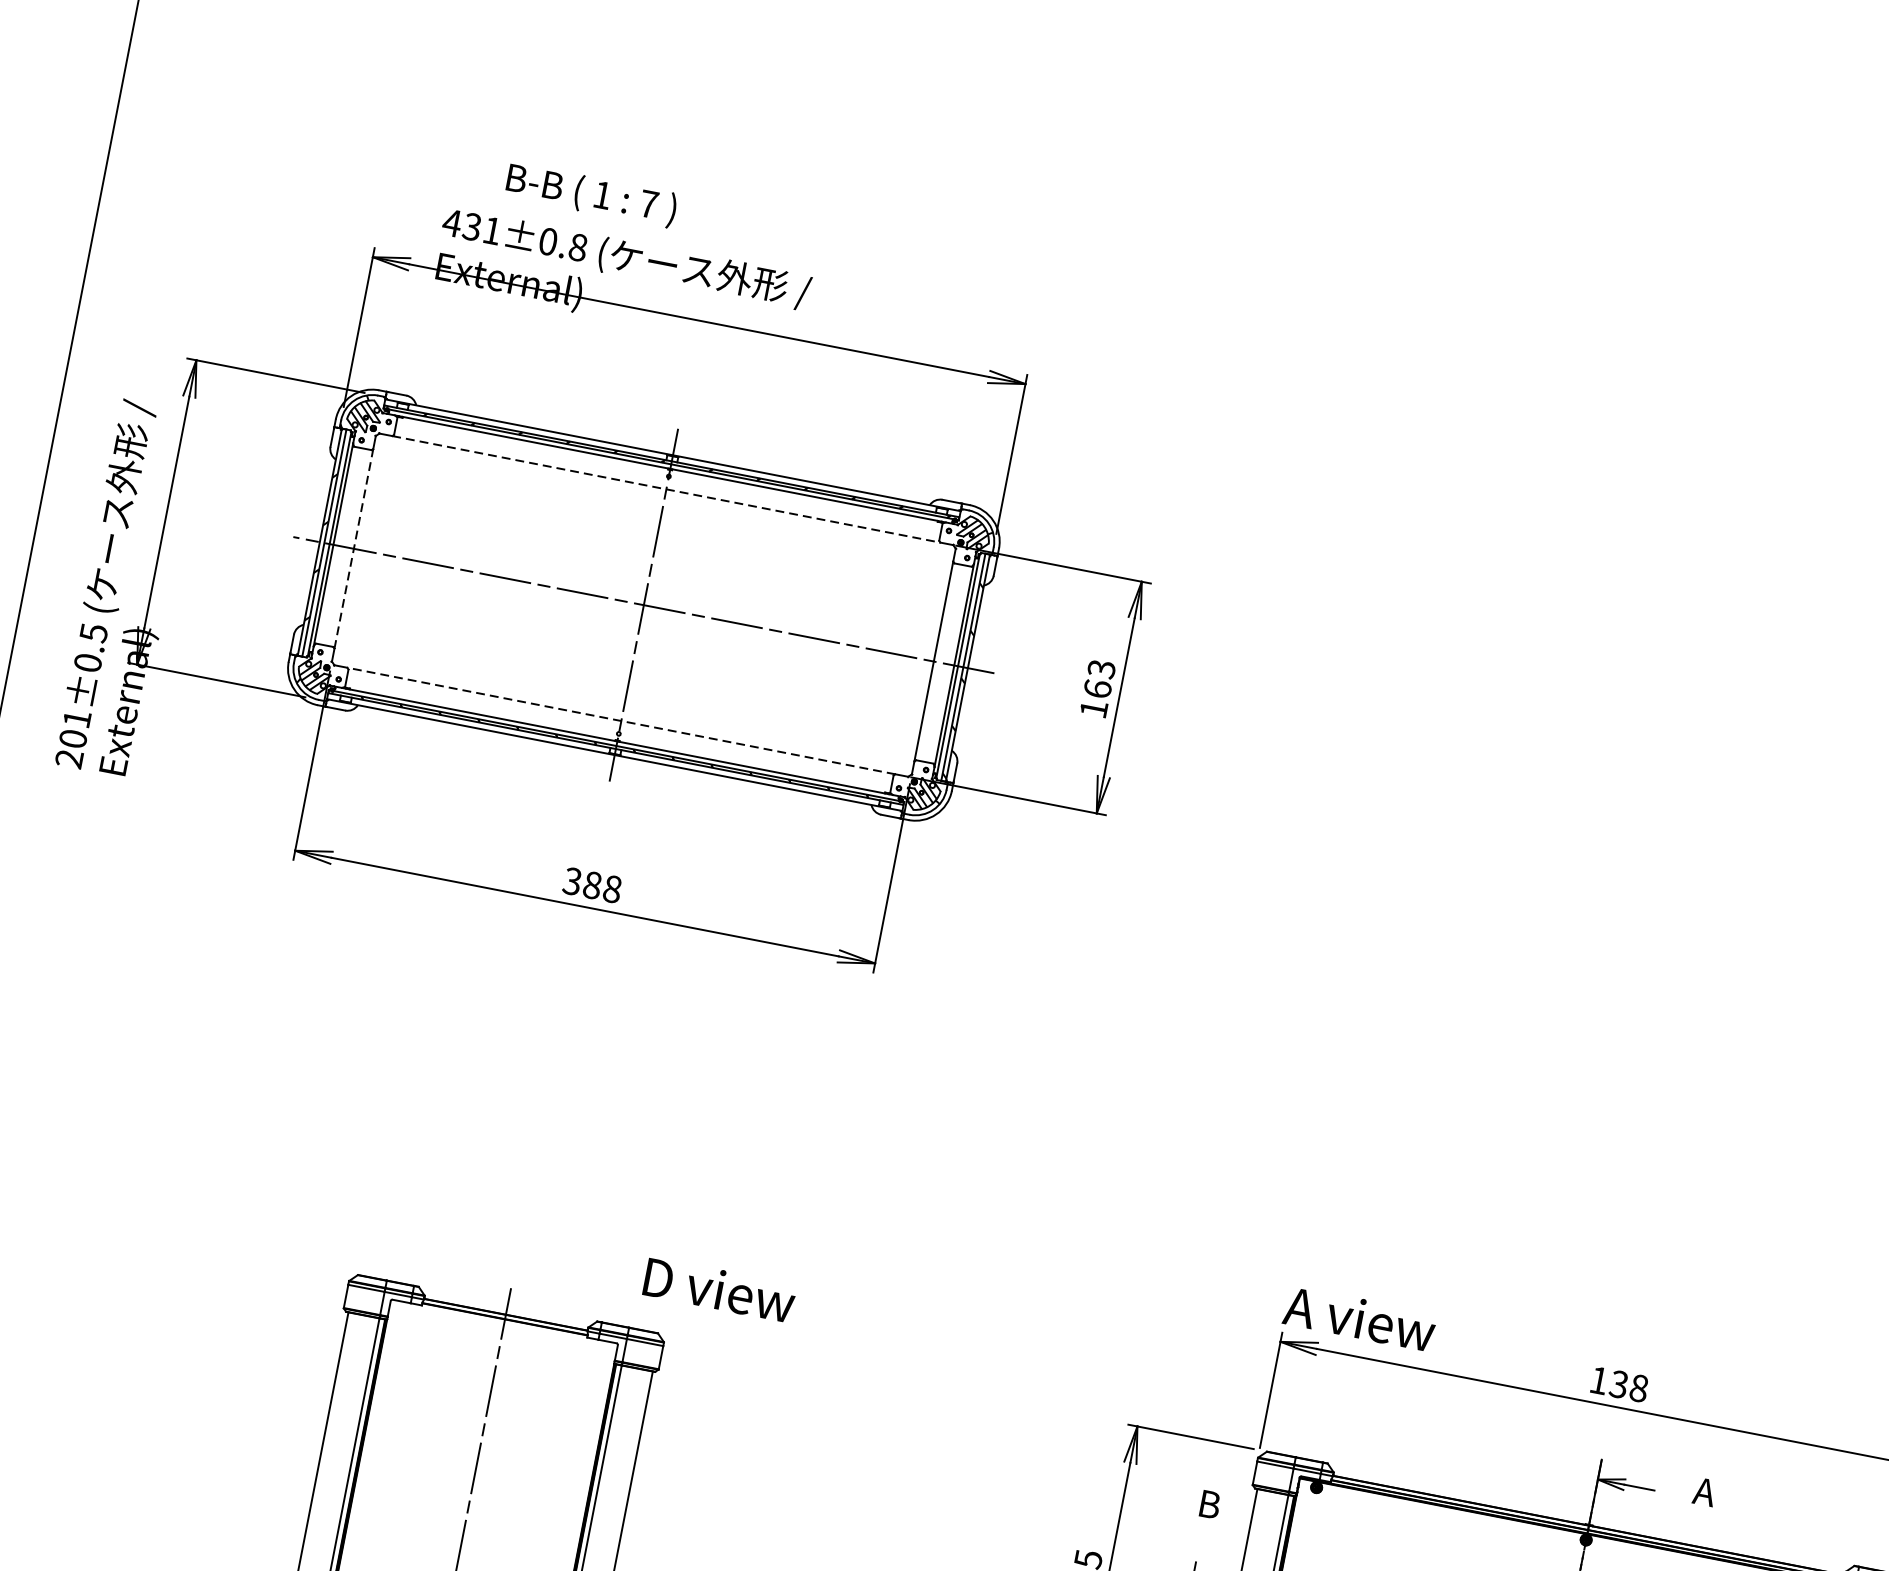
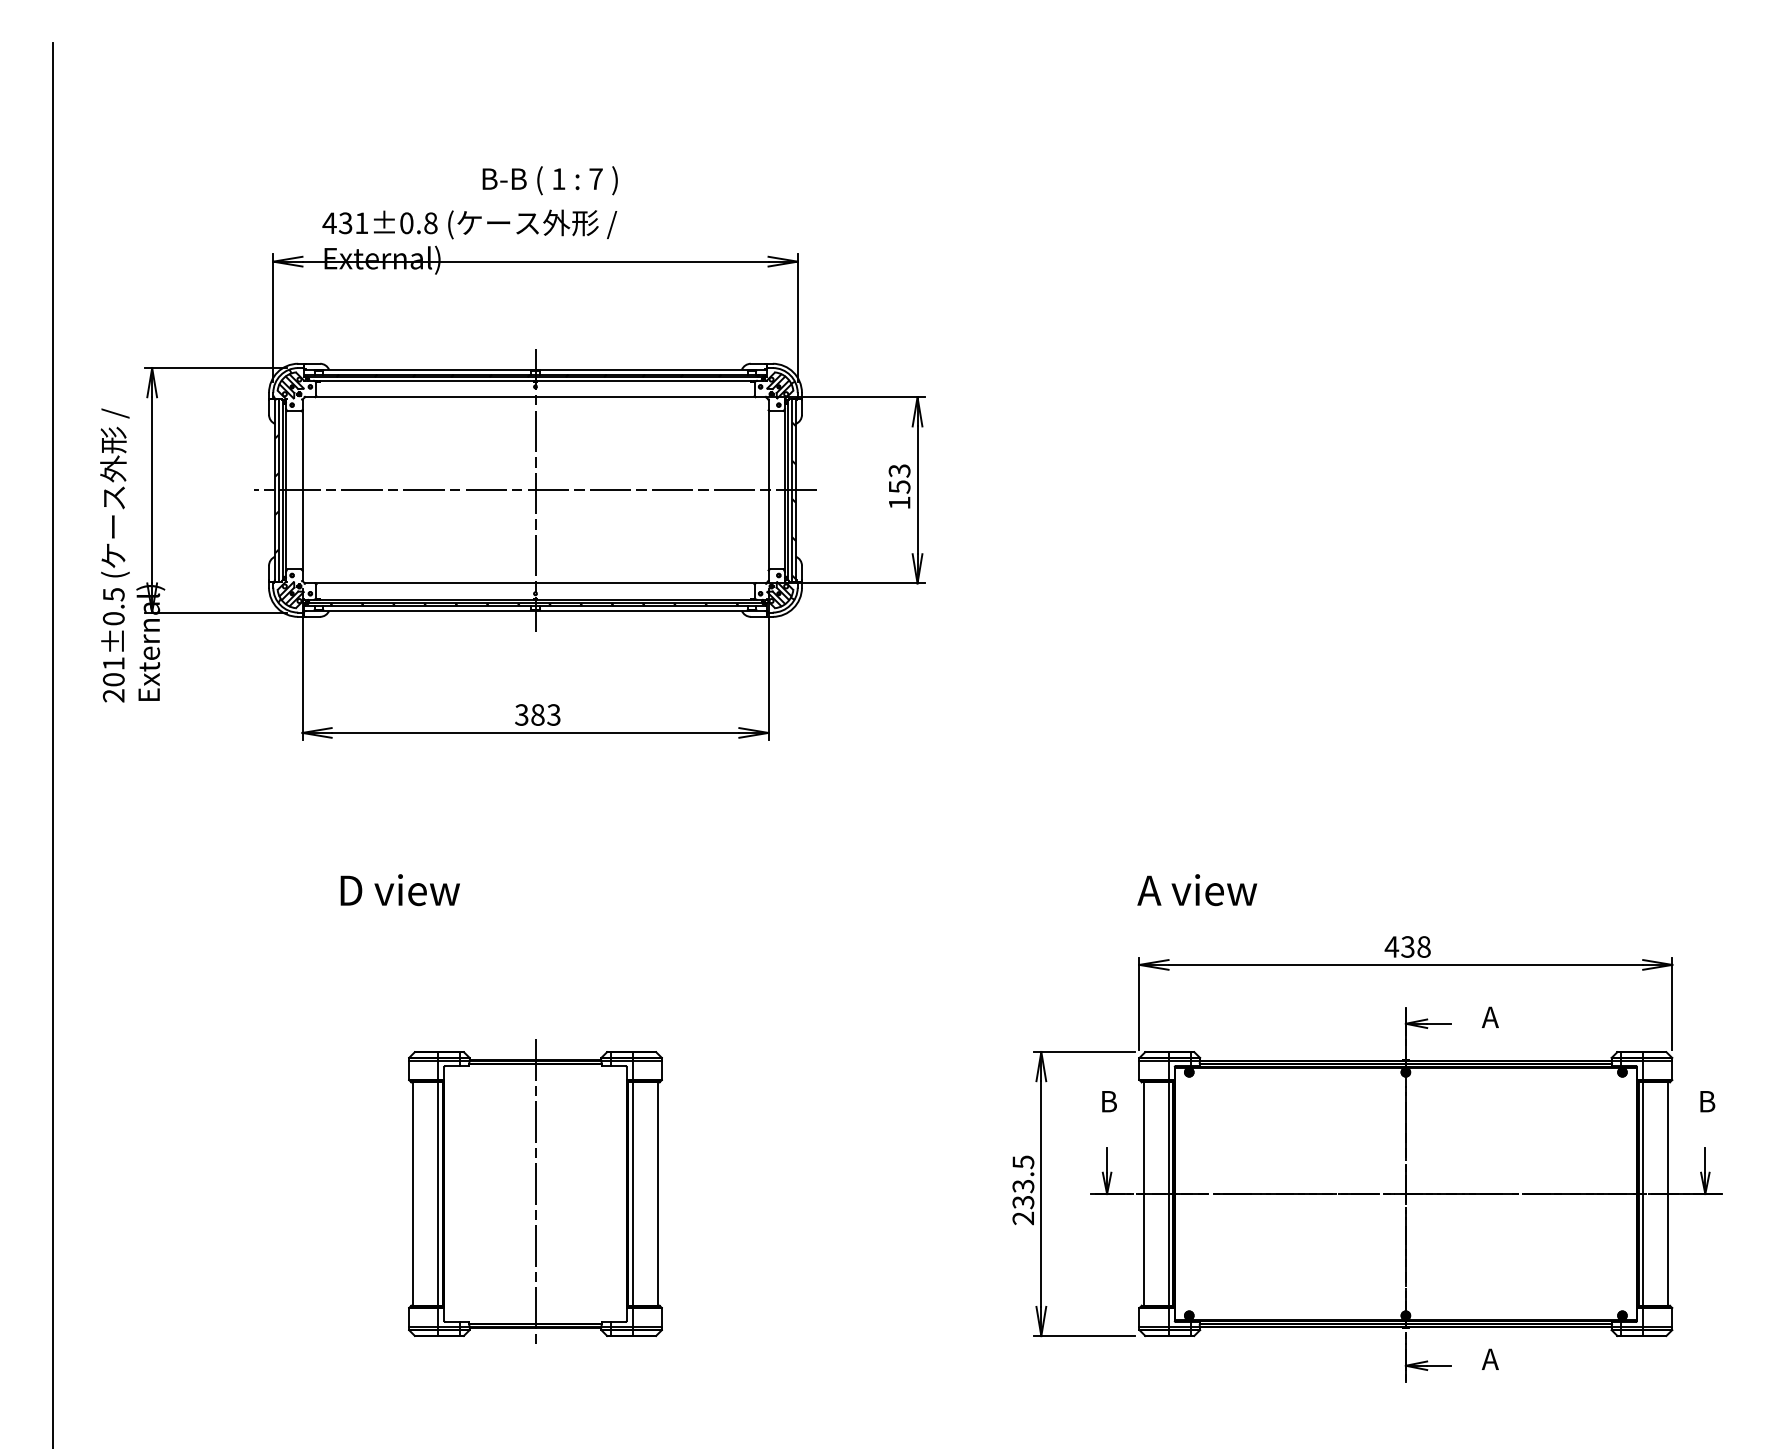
text: (590, 194) -> (549, 180), moved
line: (667, 489) -> (536, 397), dashed -> solid
line: (354, 547) -> (302, 489), dashed -> solid
text: (1097, 688) -> (899, 486), 163 -> 153
line: (621, 721) -> (535, 583), dashed -> solid
text: (612, 888) -> (553, 714), 388 -> 383
text: (718, 1290) -> (399, 890), moved
text: (1359, 1319) -> (1197, 890), moved
text: (1598, 1379) -> (1391, 946), 138 -> 438

